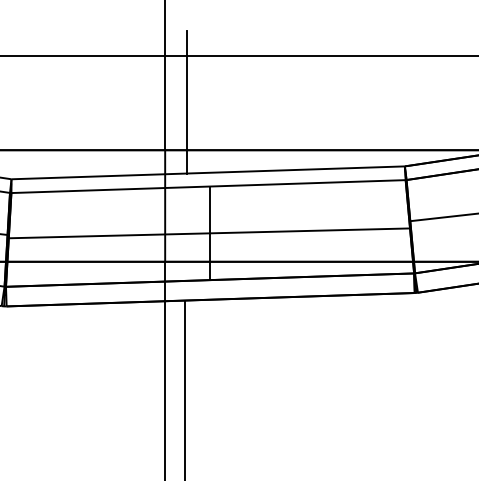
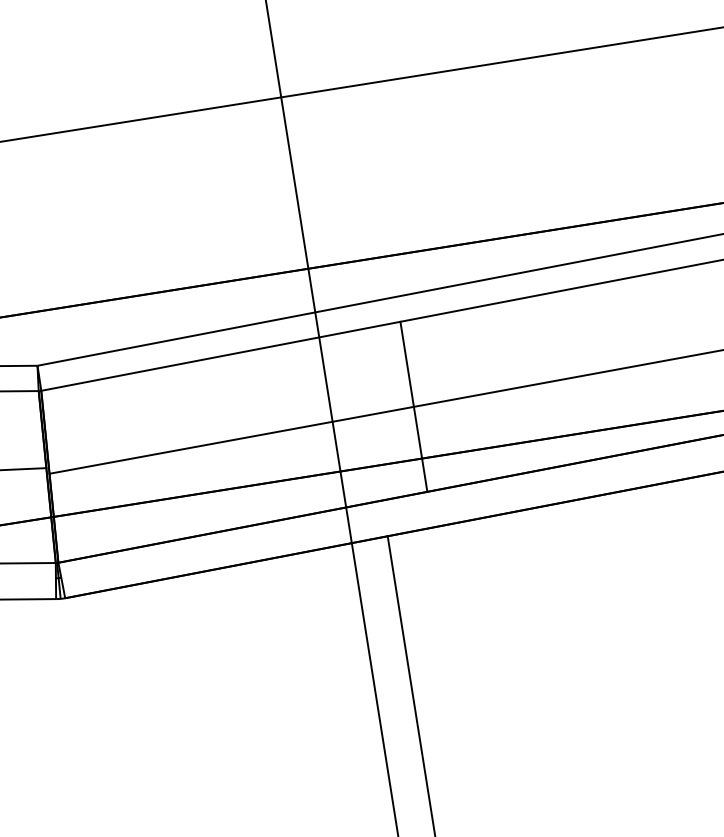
line: (186, 101) -> (333, 174), removed

